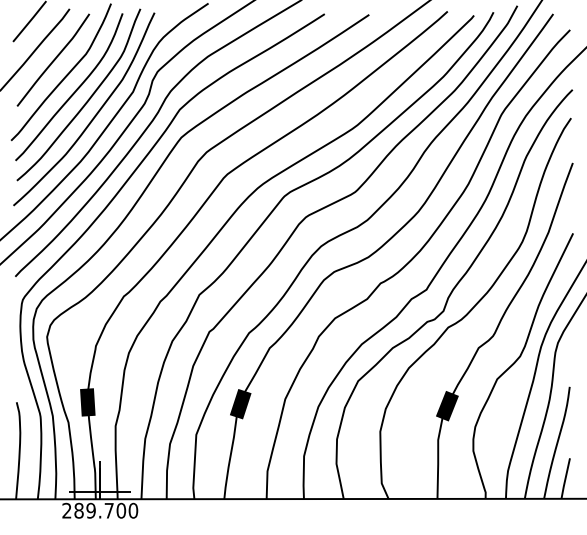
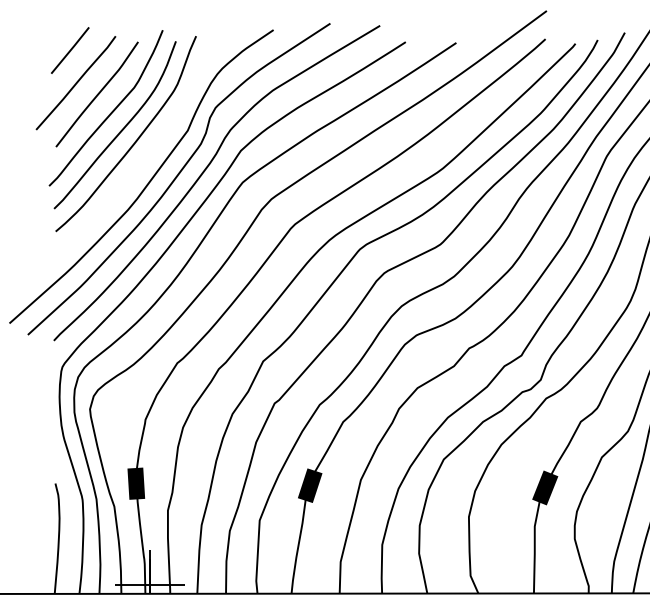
curve: (93, 116) -> (142, 158), removed

